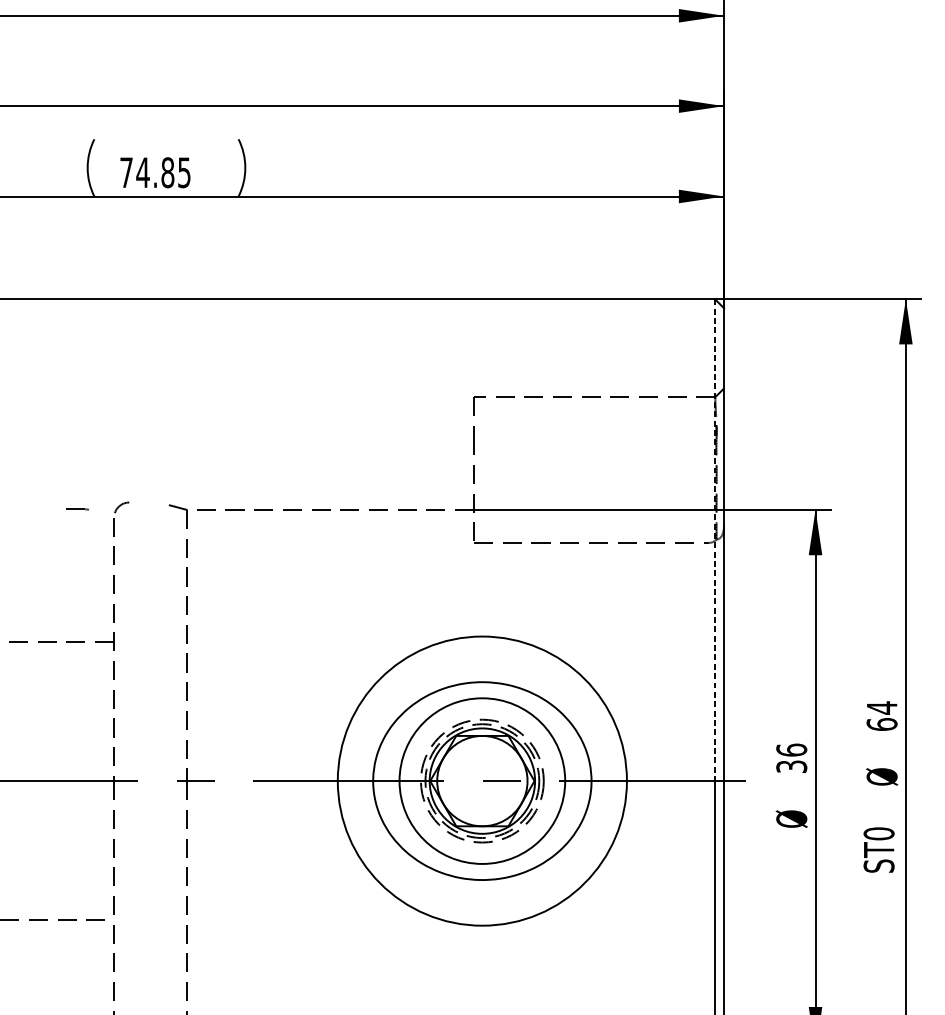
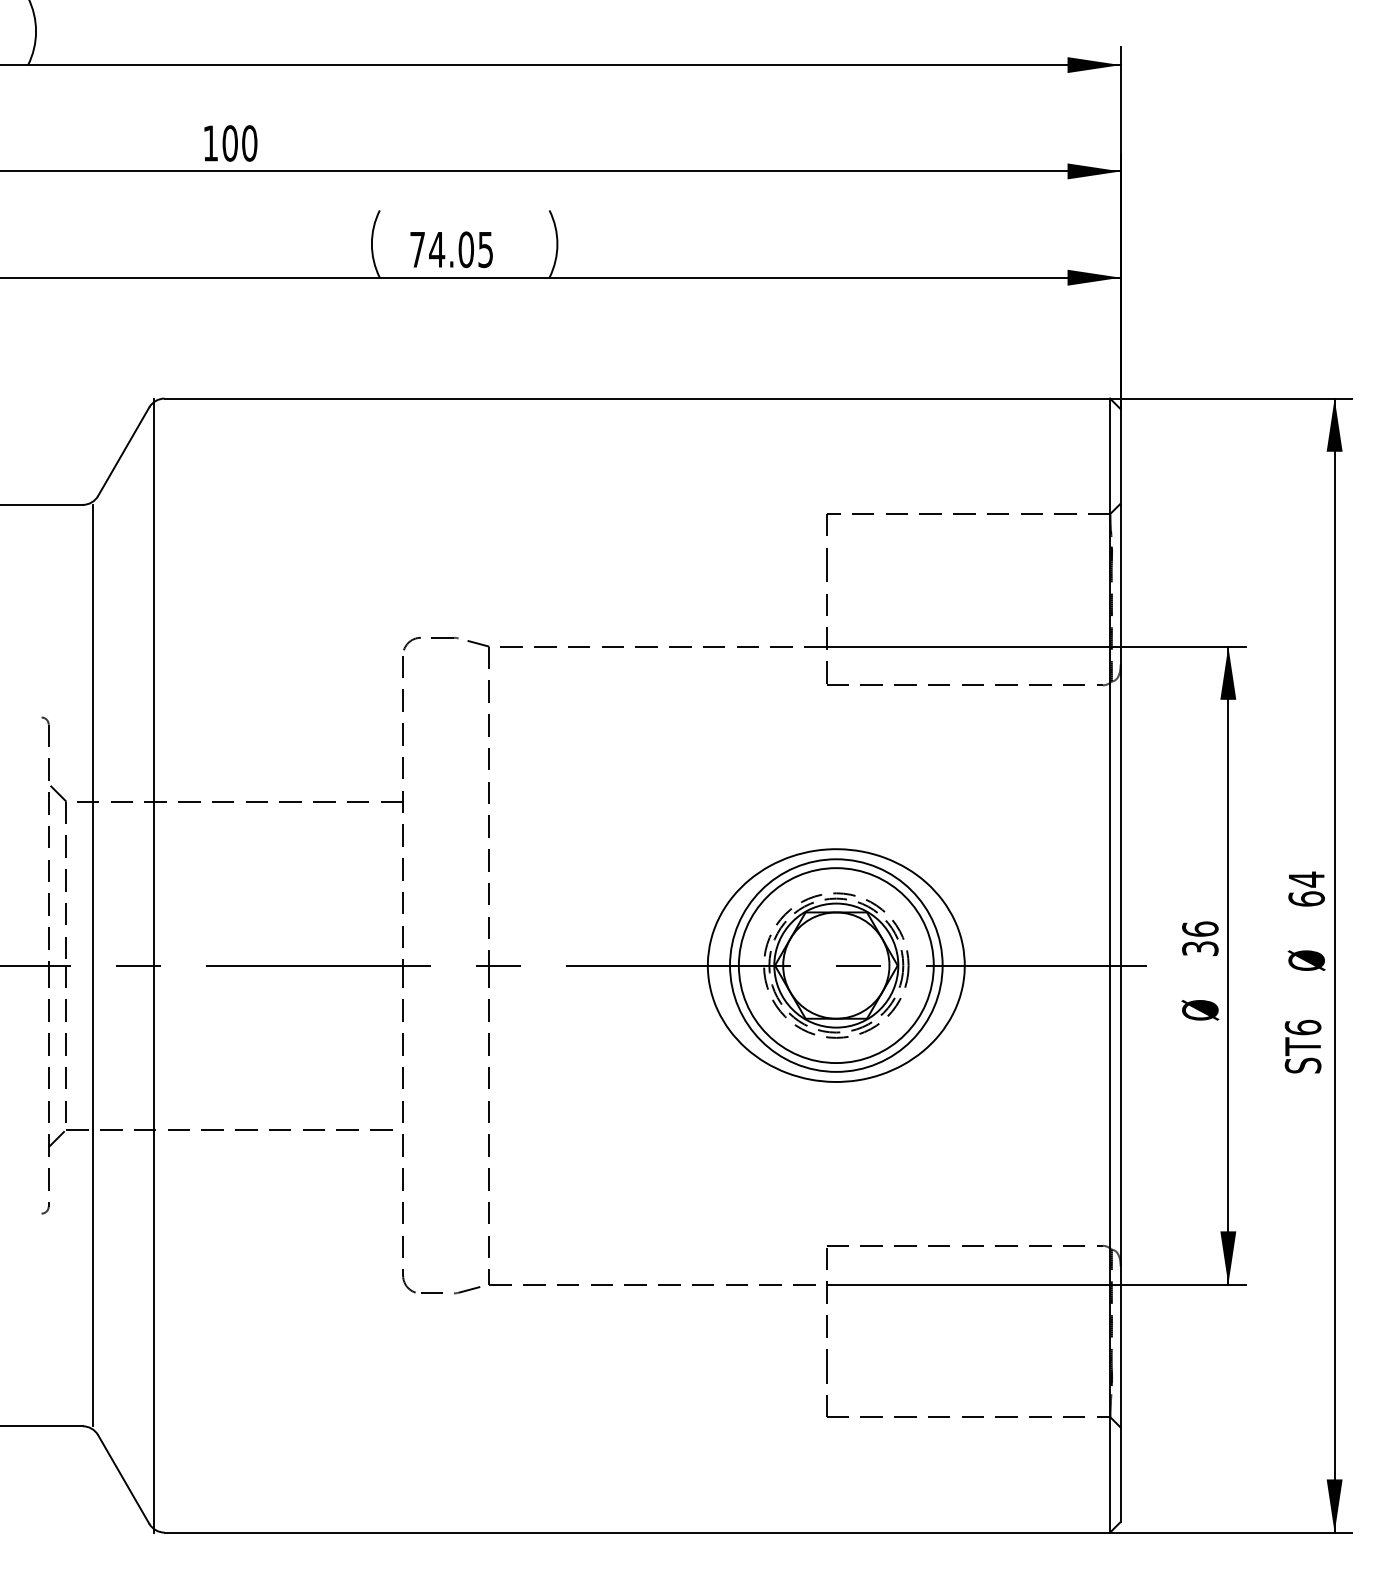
text: (167, 172) -> (465, 249), 74.85 -> 74.05
part: (77, 509) -> (444, 637), moved
line: (715, 540) -> (1110, 682), dashed -> solid
circle: (482, 781) -> (836, 965), size x0.62
text: (878, 833) -> (1302, 1027), ST0 -> ST6

